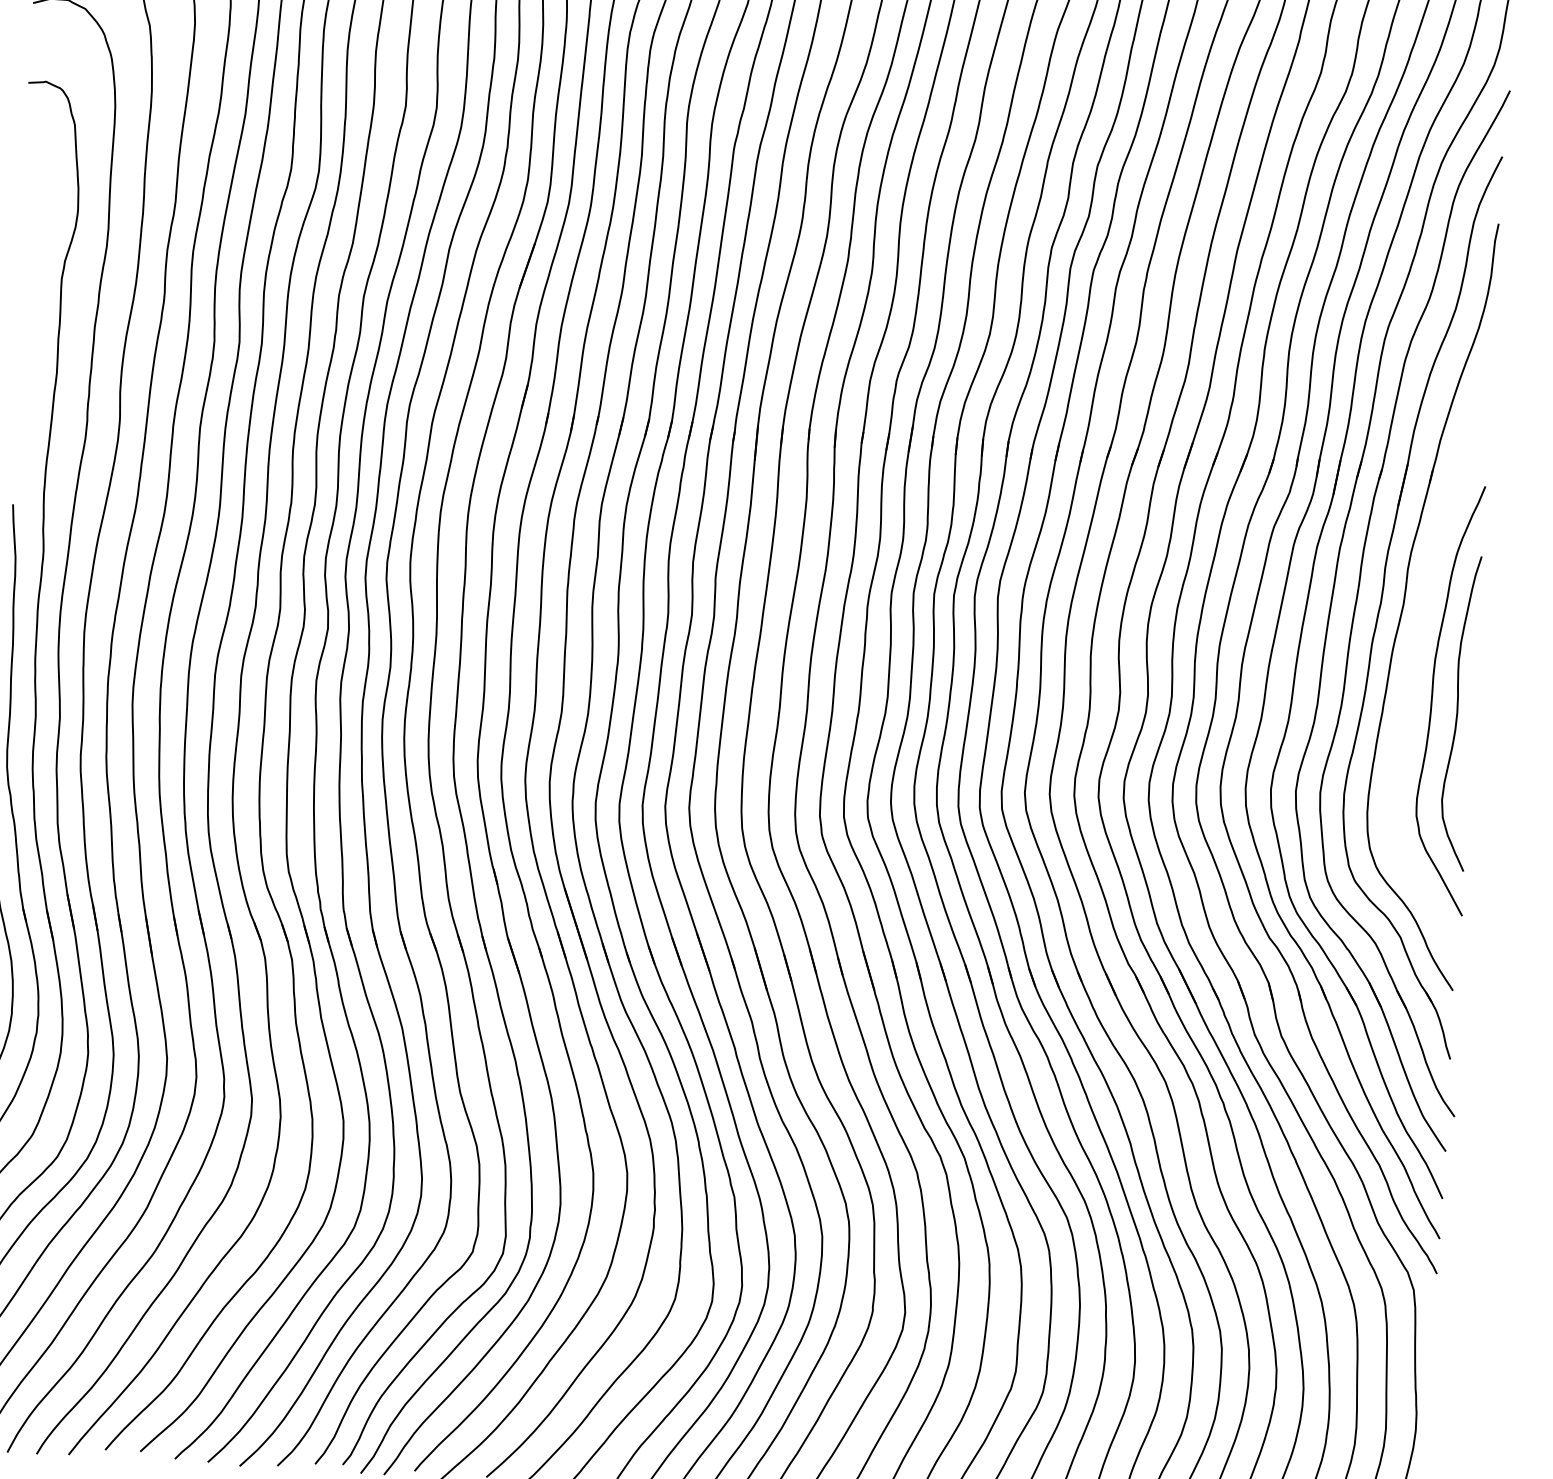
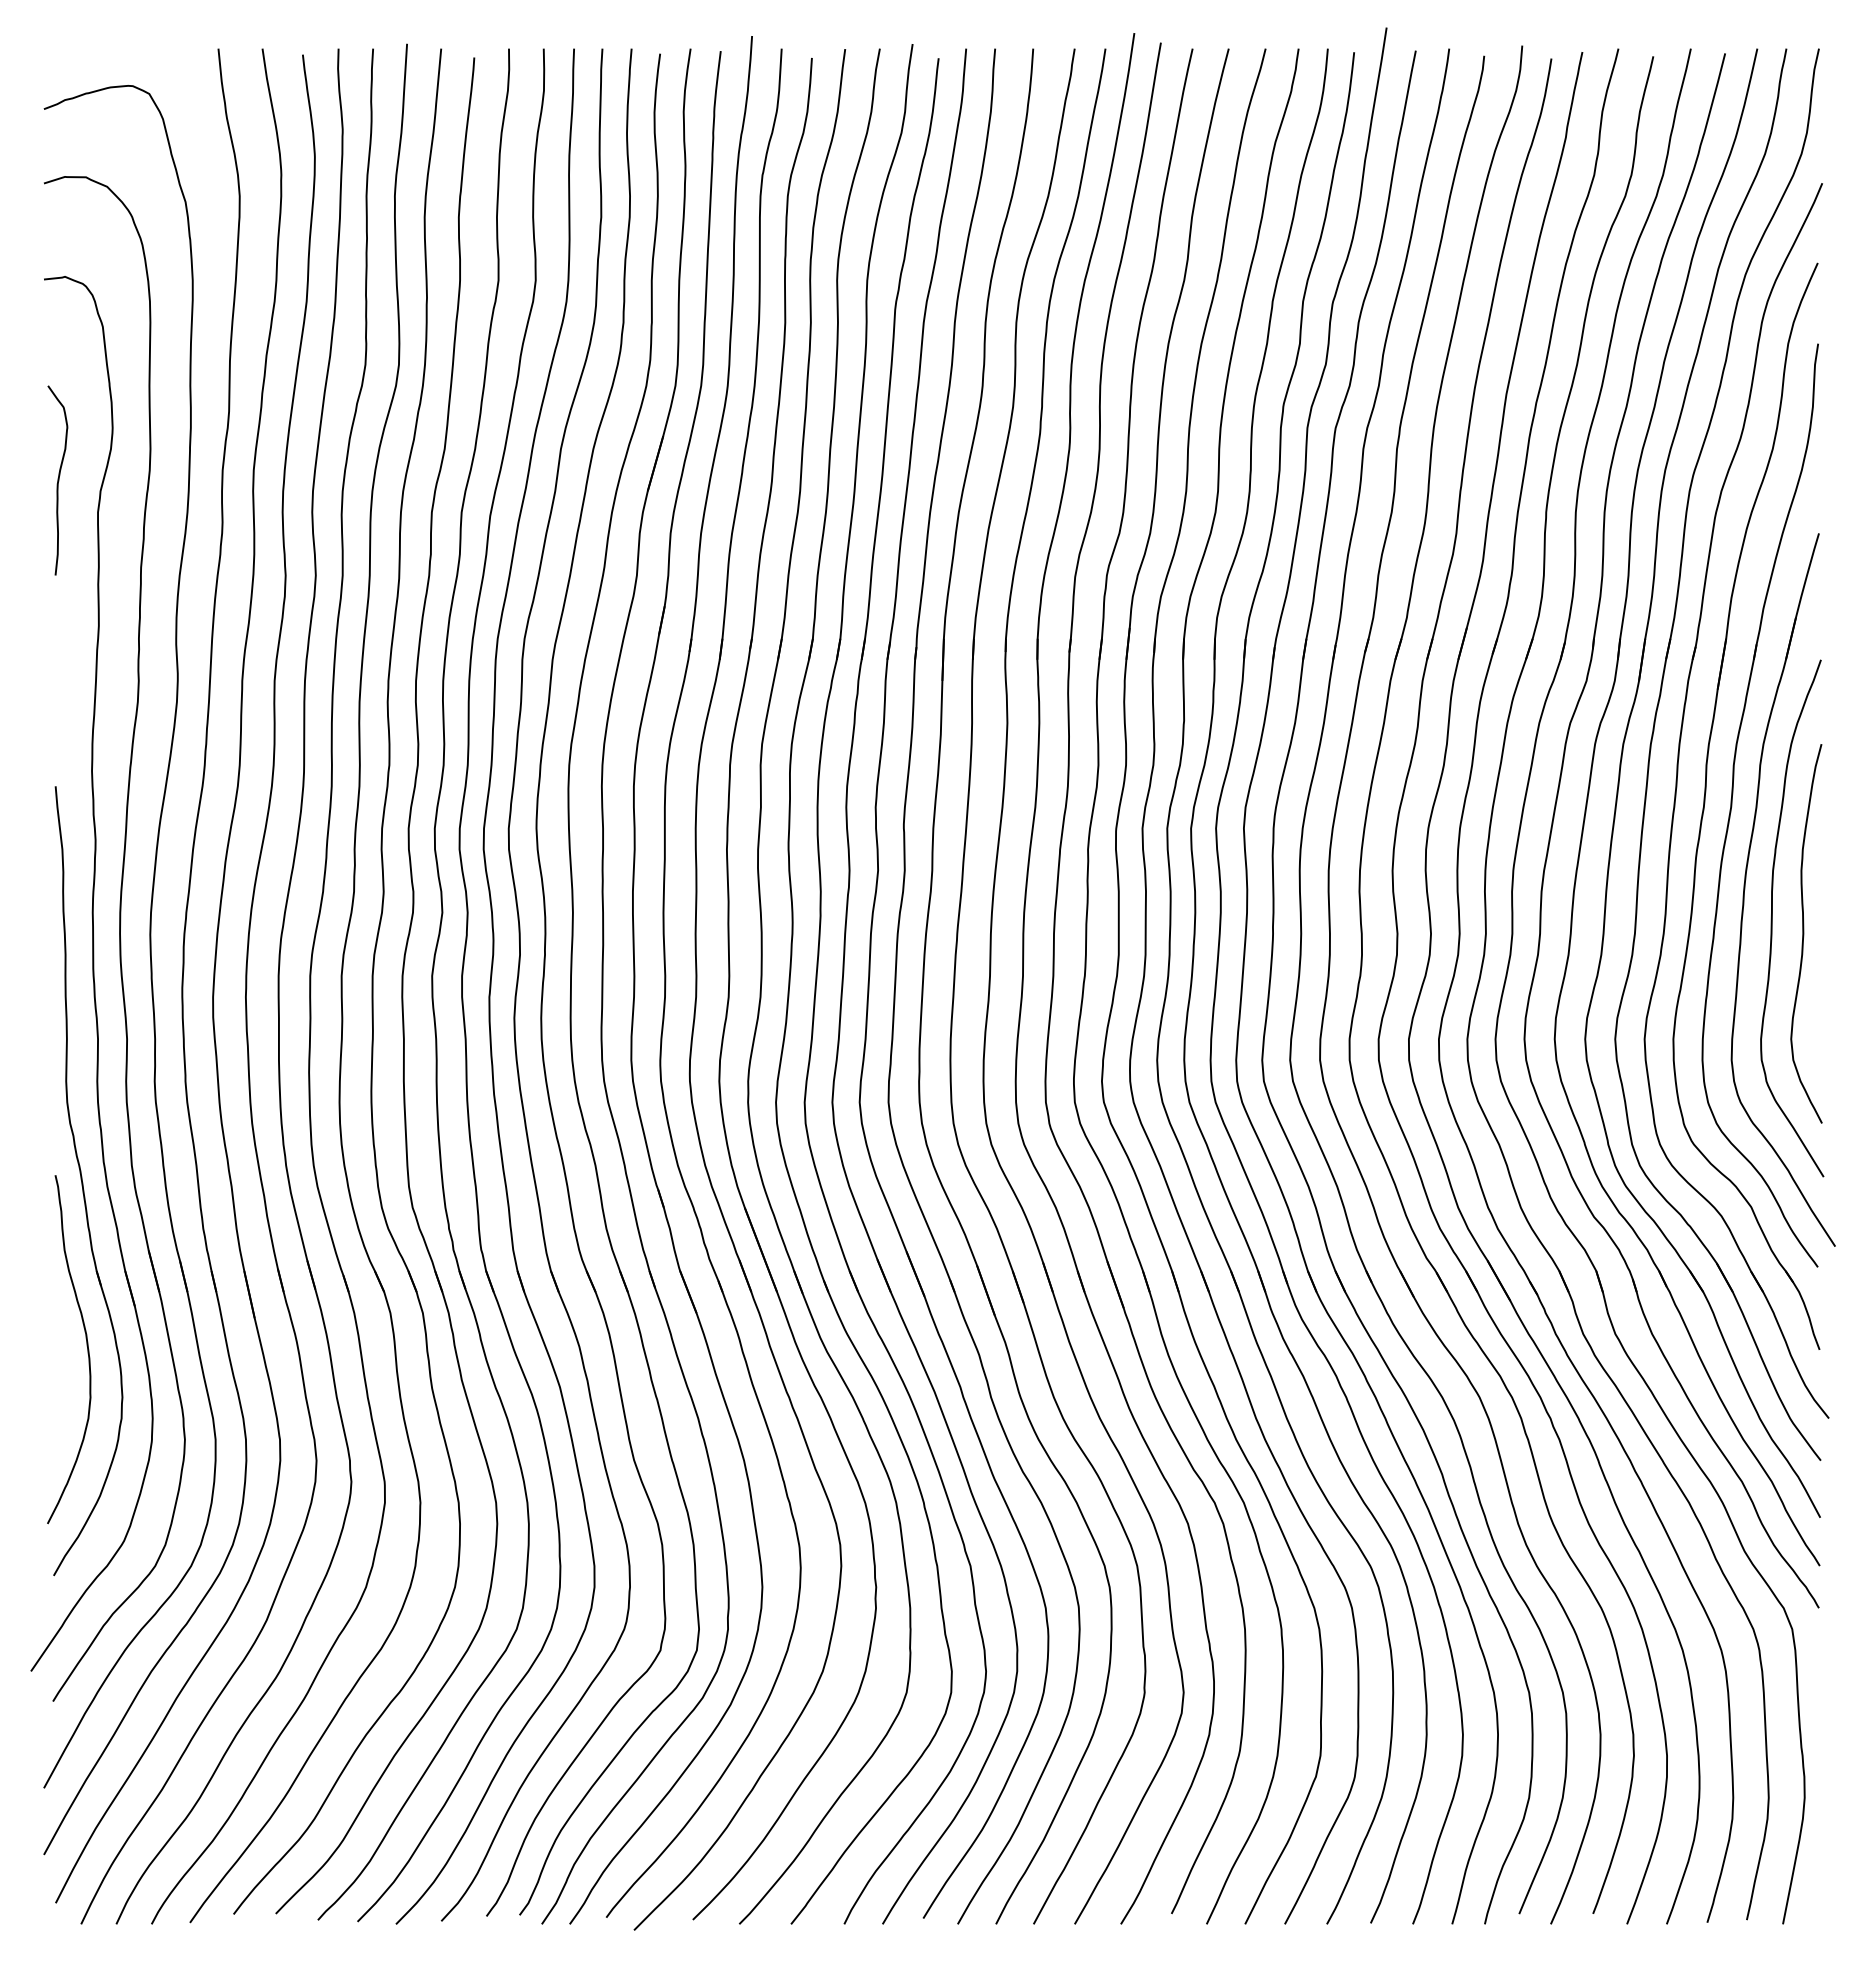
curve: (29, 250) -> (57, 480), added
part: (1411, 673) -> (1745, 889), added

